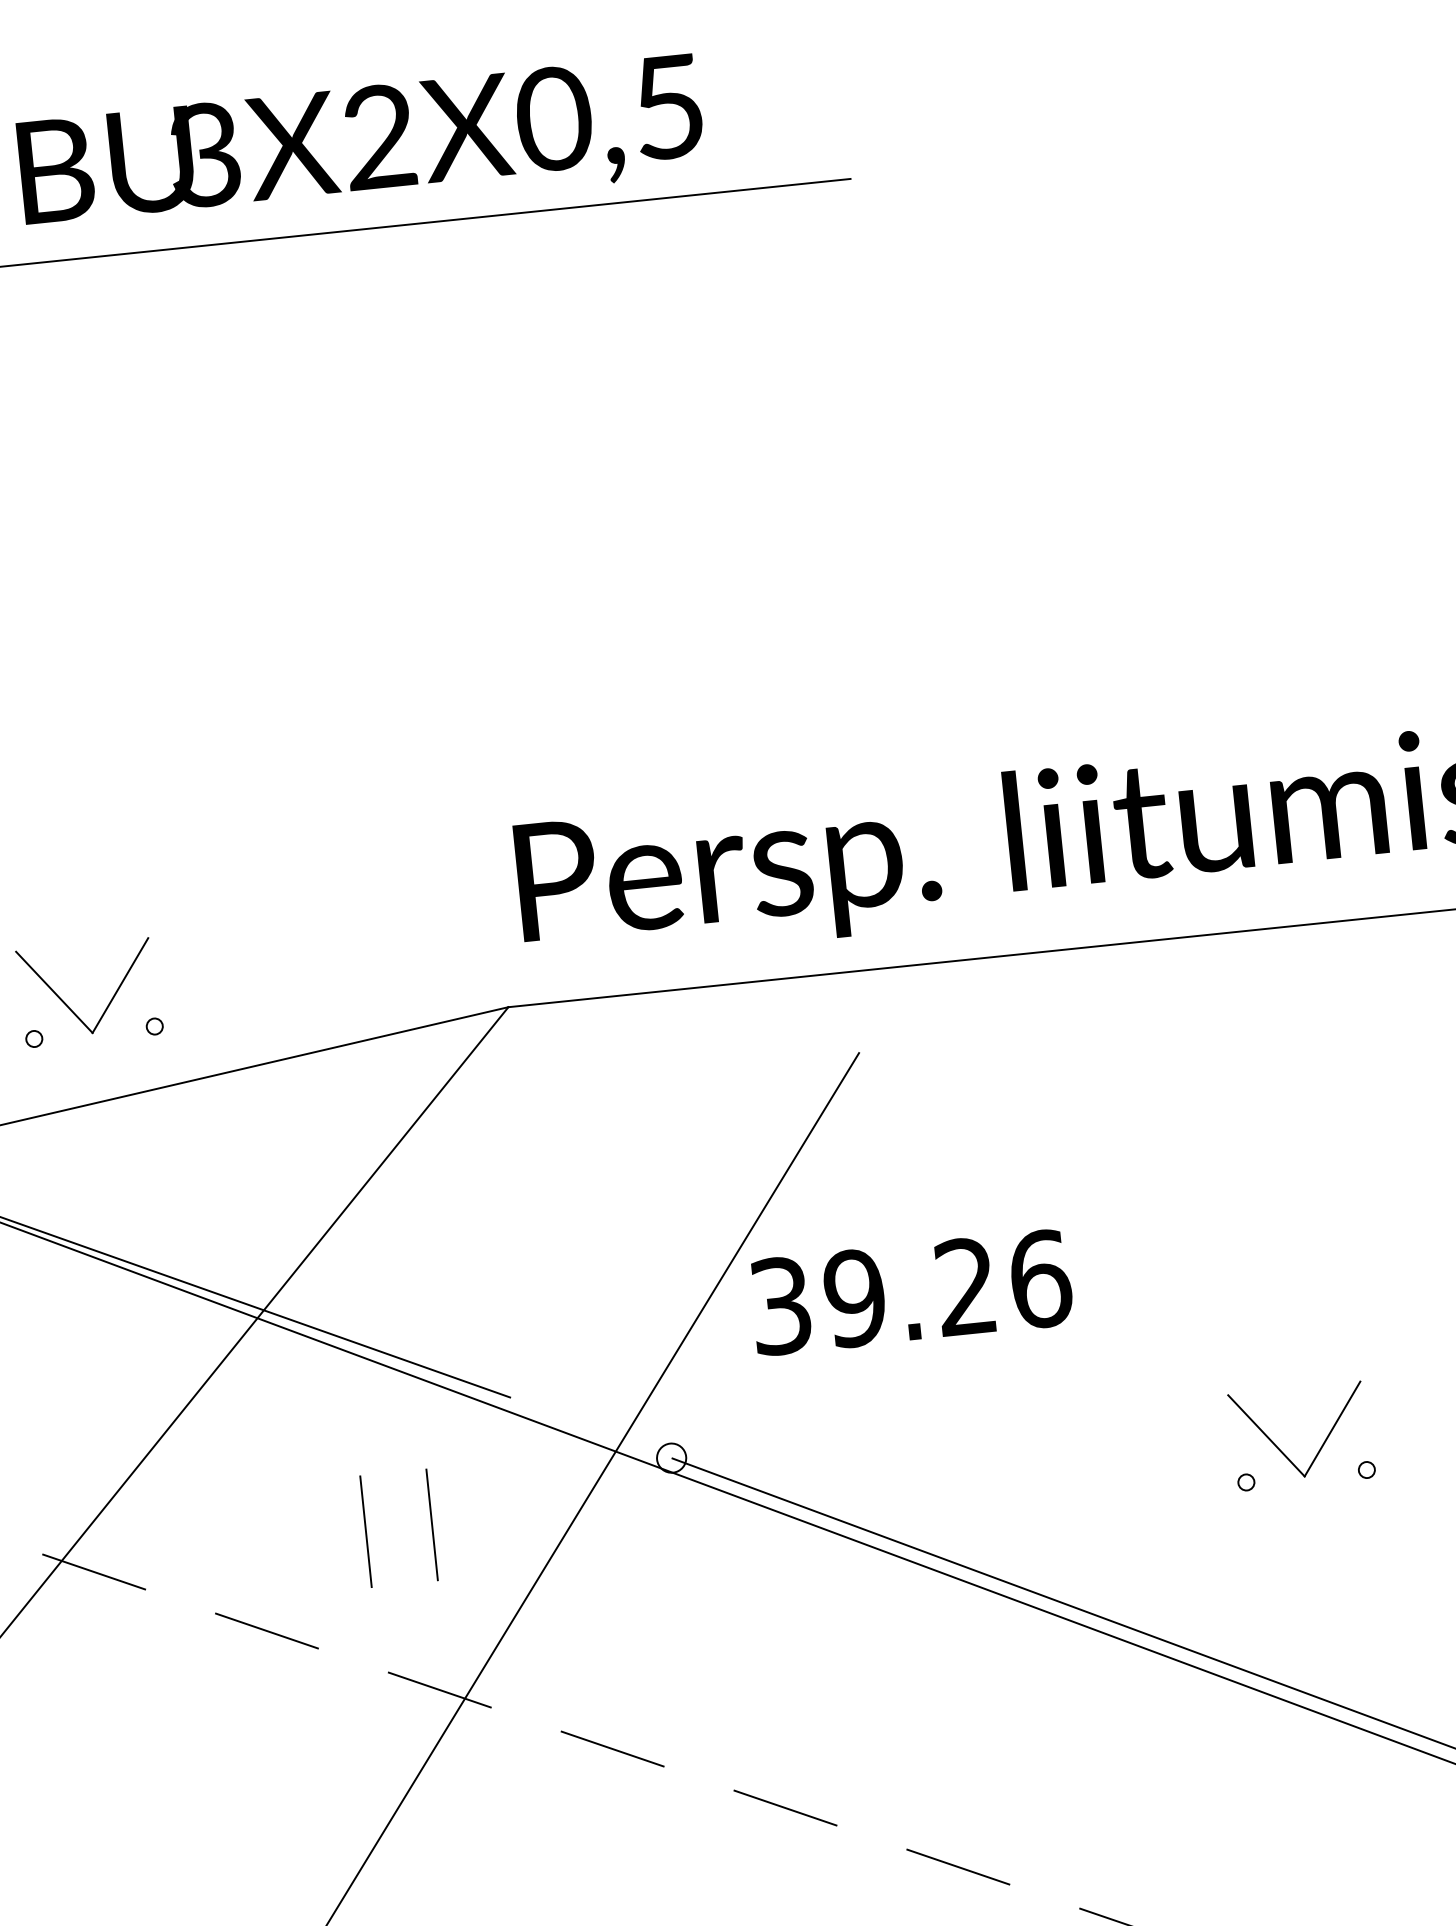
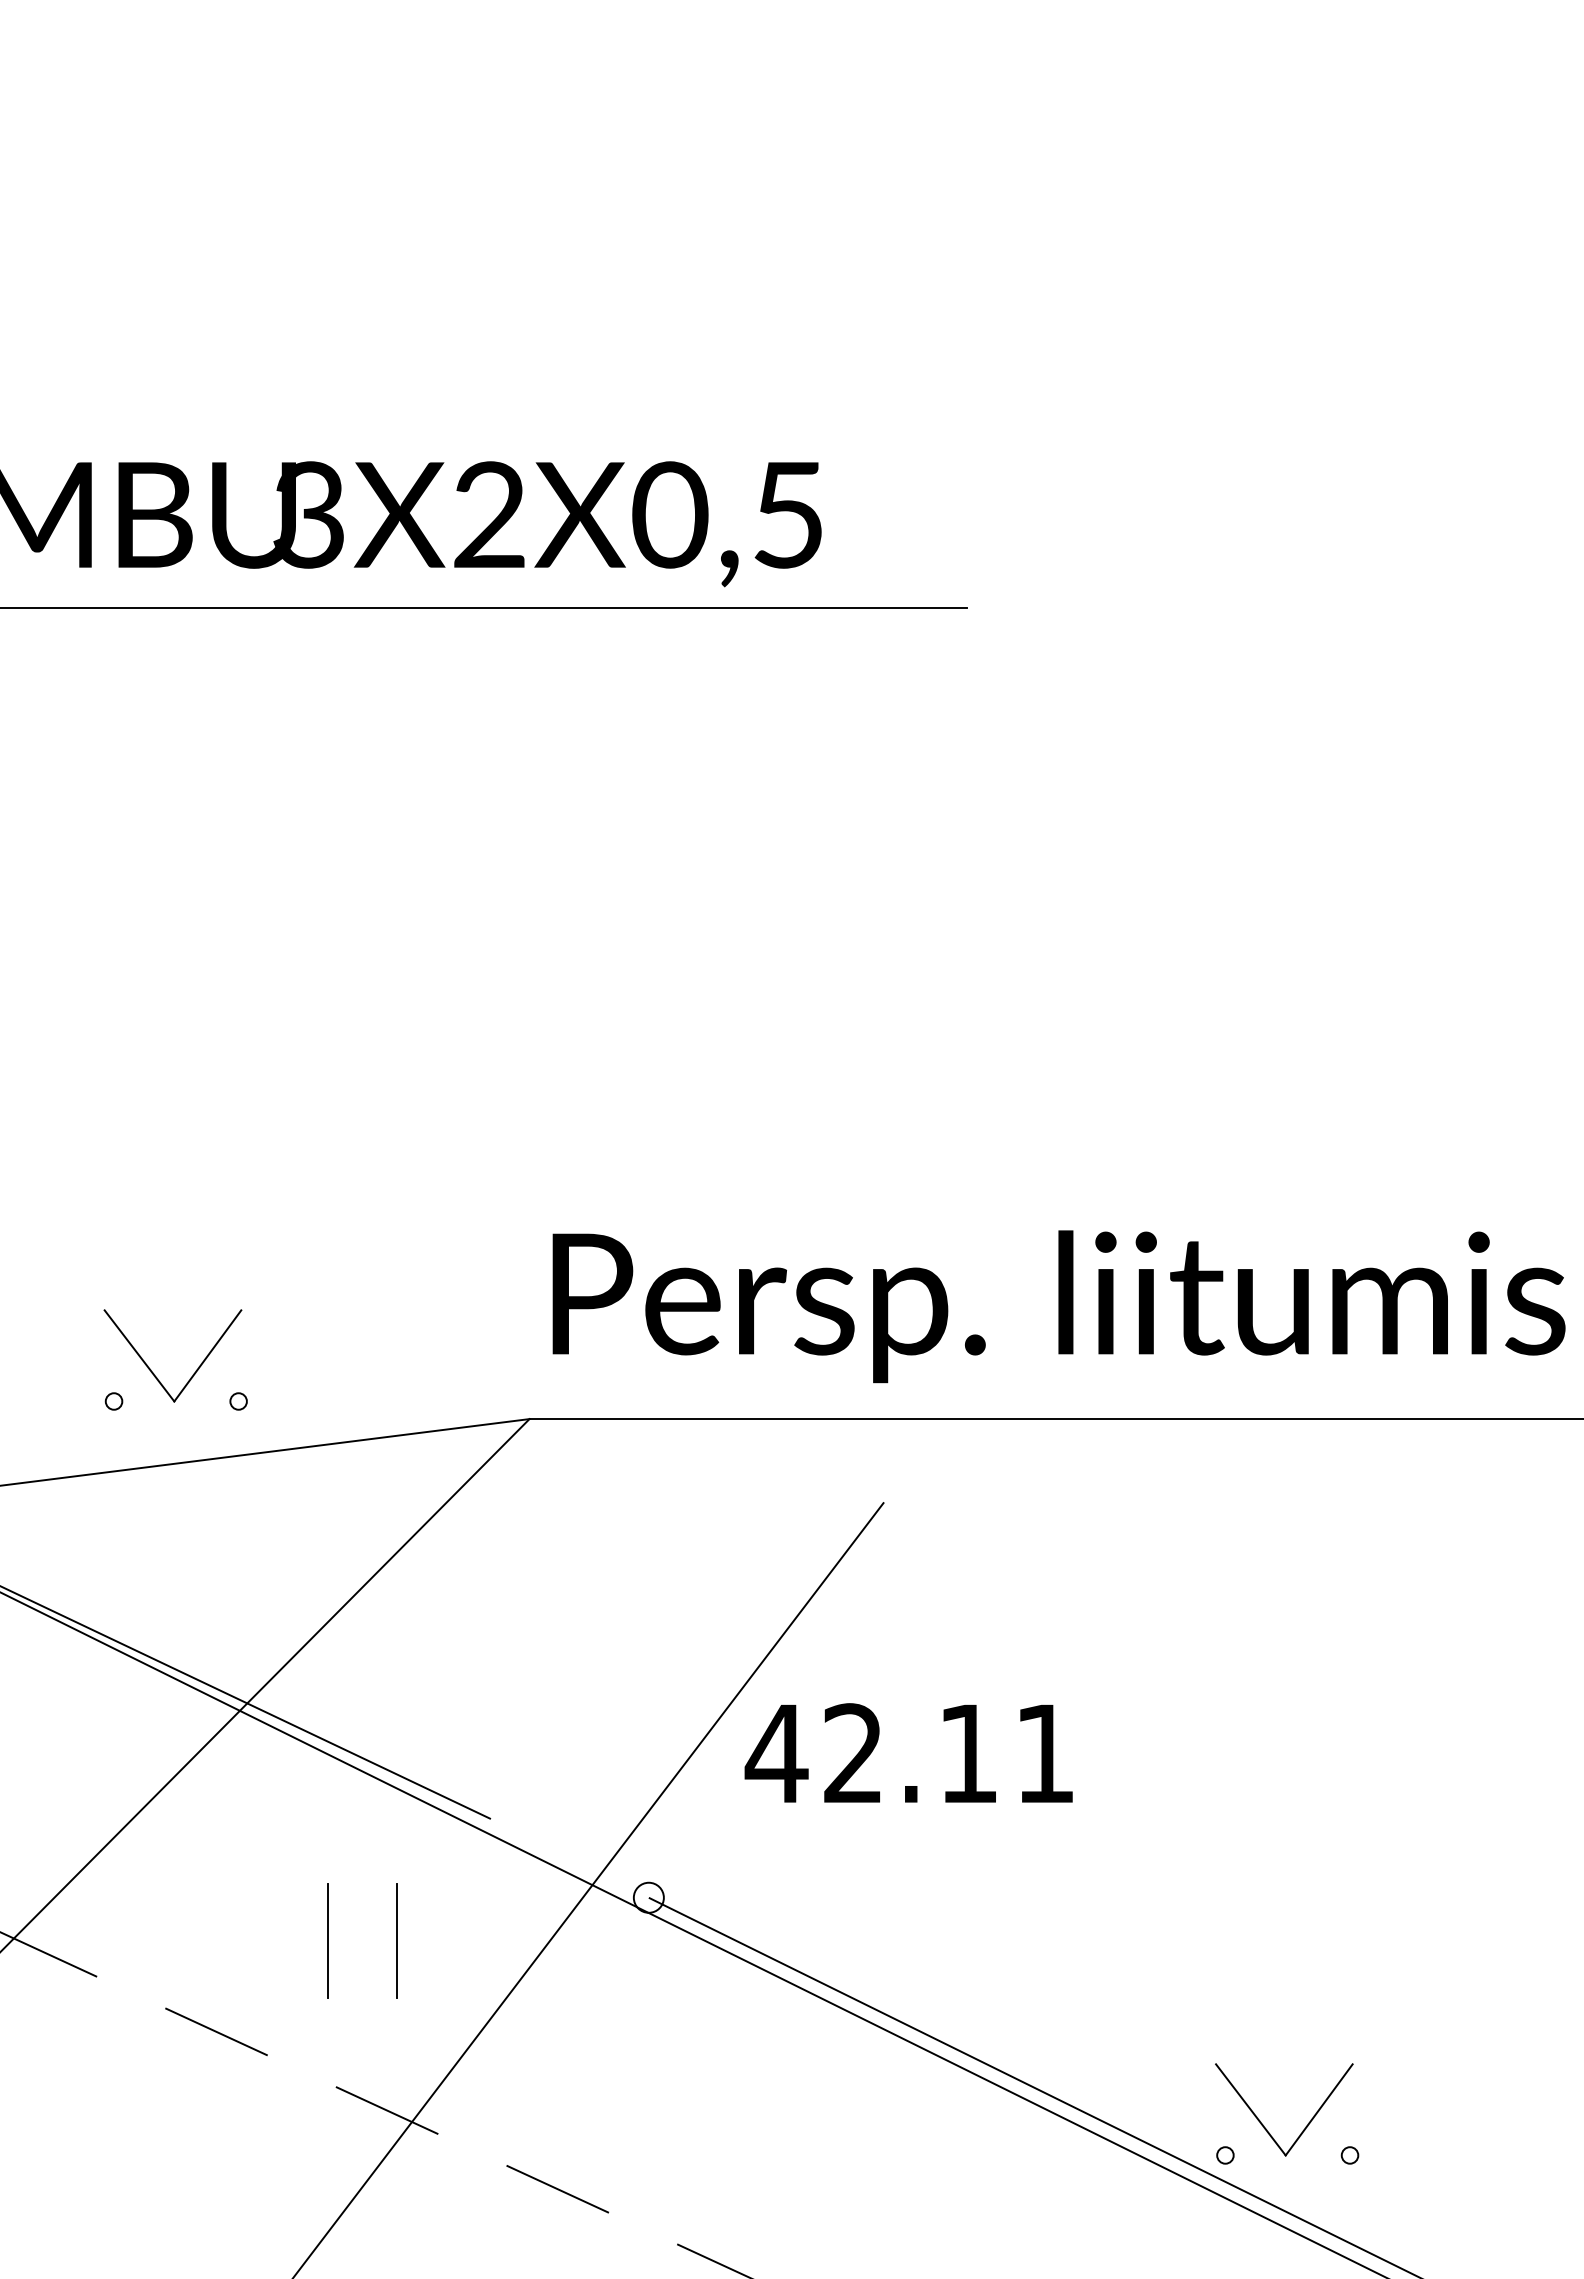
part: (108, 1003) -> (193, 1373), moved
text: (910, 1292) -> (910, 1753), 39.26 -> 42.11
part: (1320, 1446) -> (1305, 2126), moved

